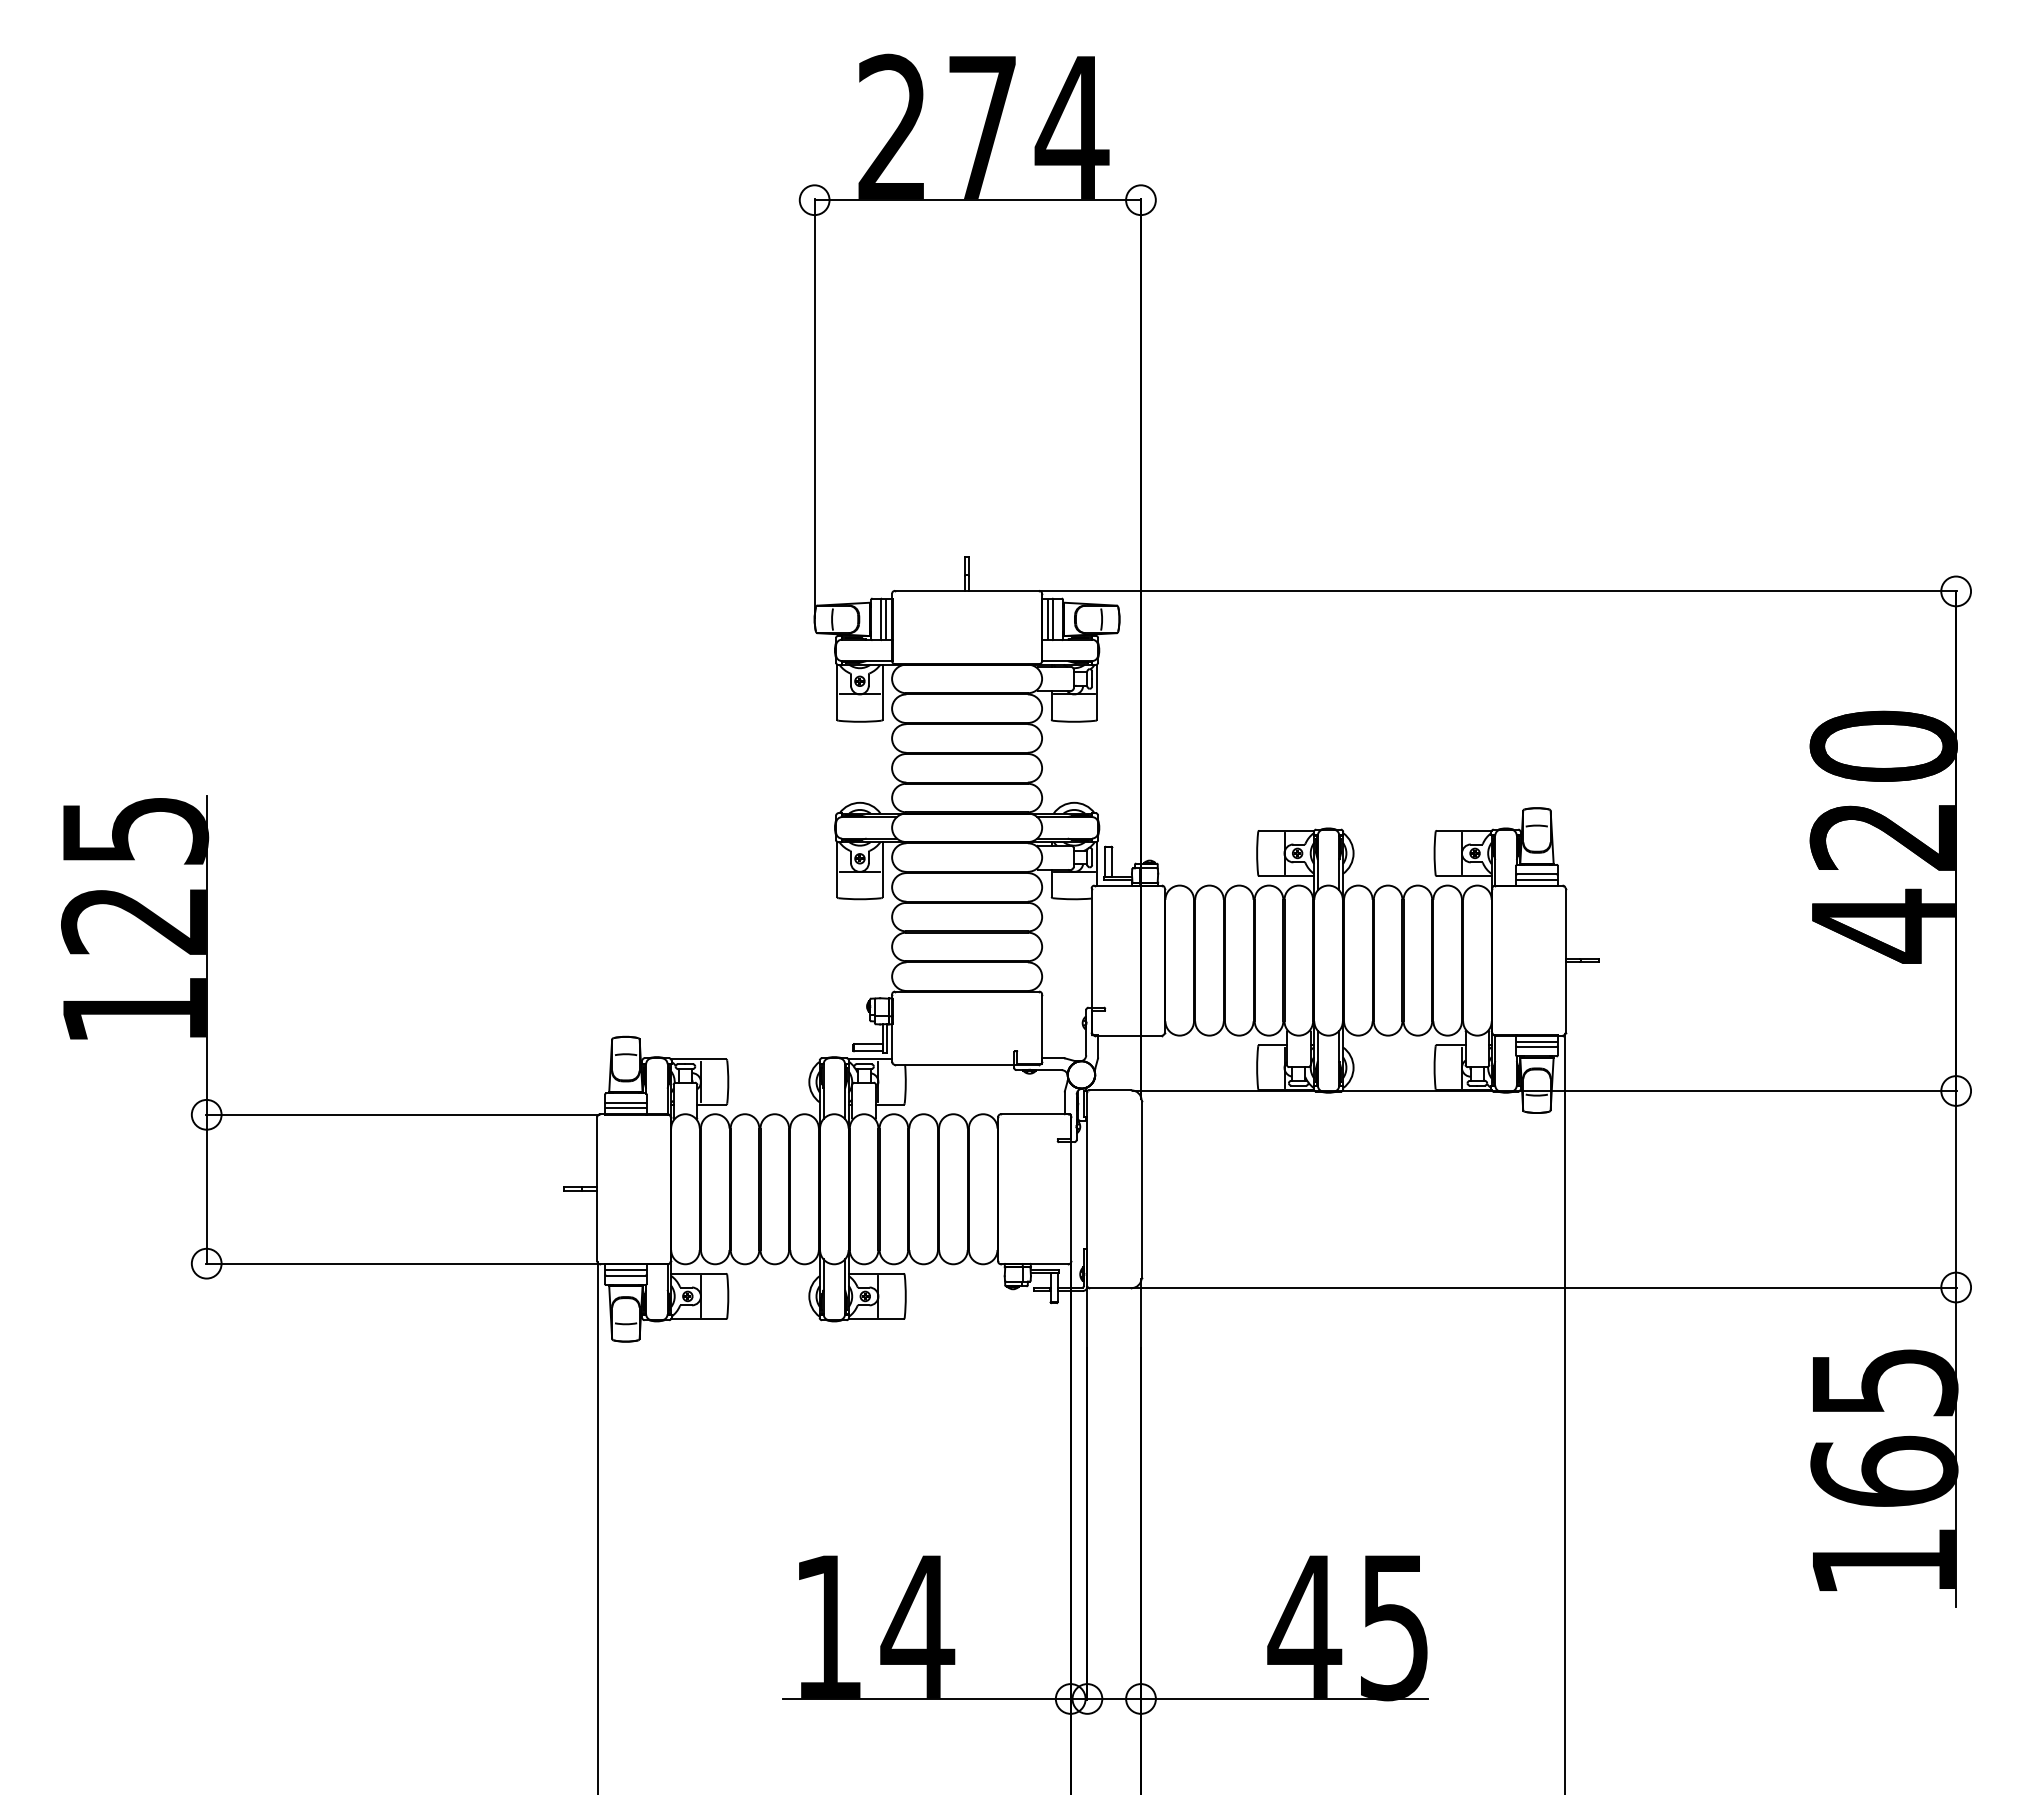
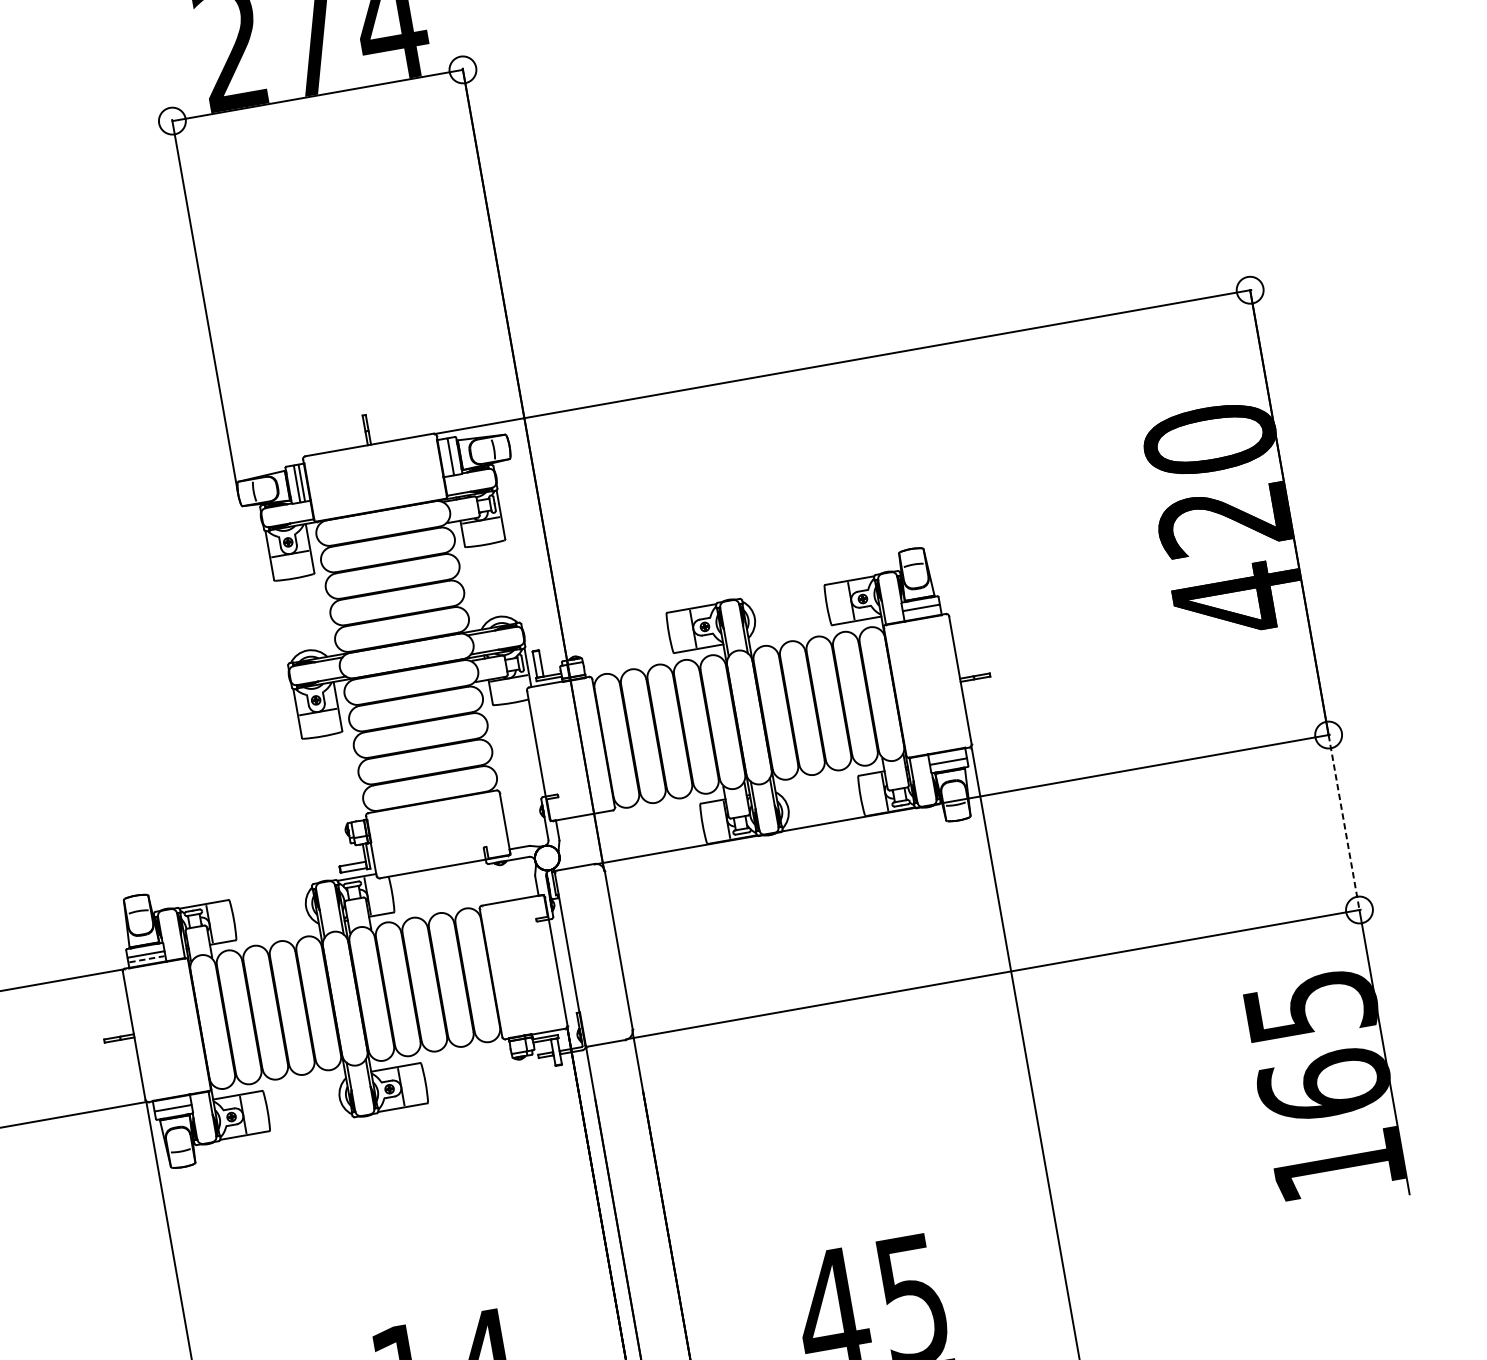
line: (1048, 619) -> (446, 457), removed
line: (1536, 879) -> (921, 612), removed
line: (1536, 1041) -> (947, 756), removed
line: (625, 1108) -> (146, 959), solid -> dashed
line: (1956, 1189) -> (1344, 822), solid -> dashed
line: (625, 1270) -> (172, 1103), removed

